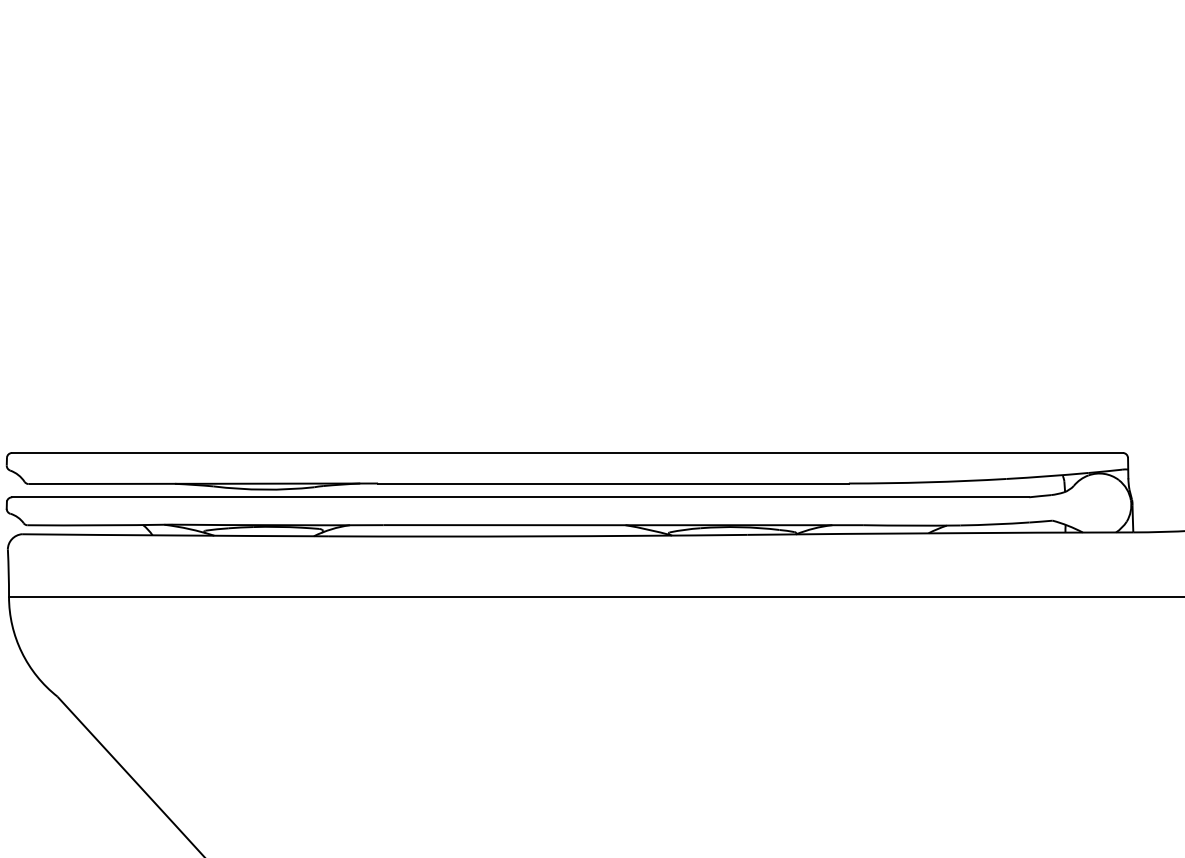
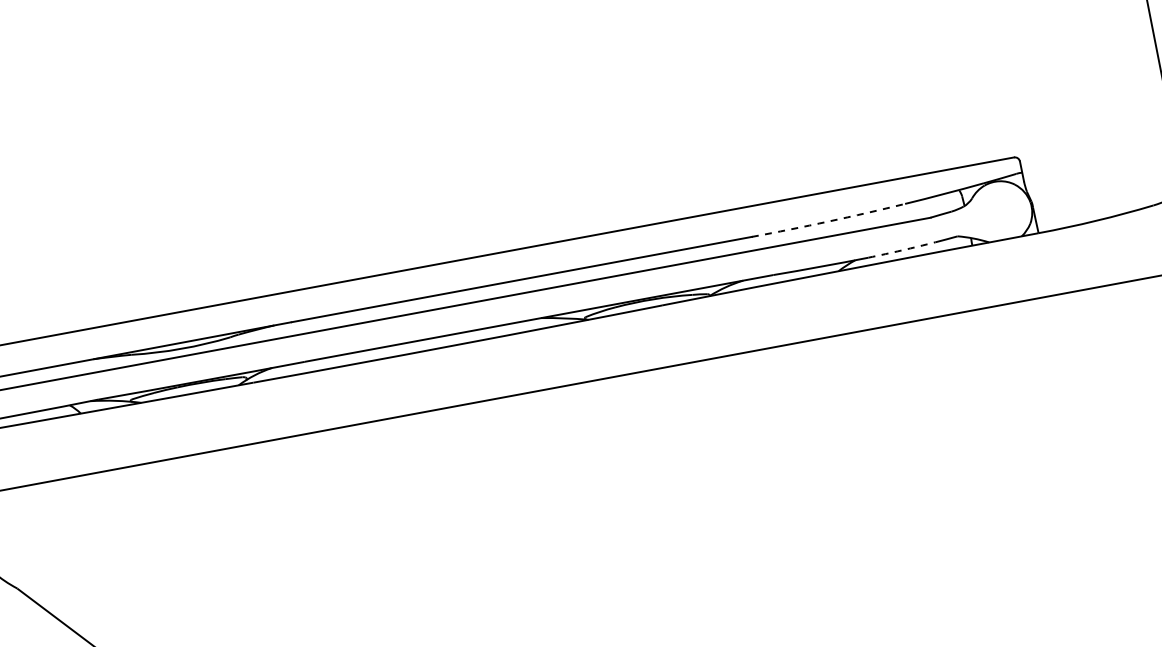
arc: (927, 482) -> (828, 221), solid -> dashed
arc: (995, 524) -> (902, 250), solid -> dashed

